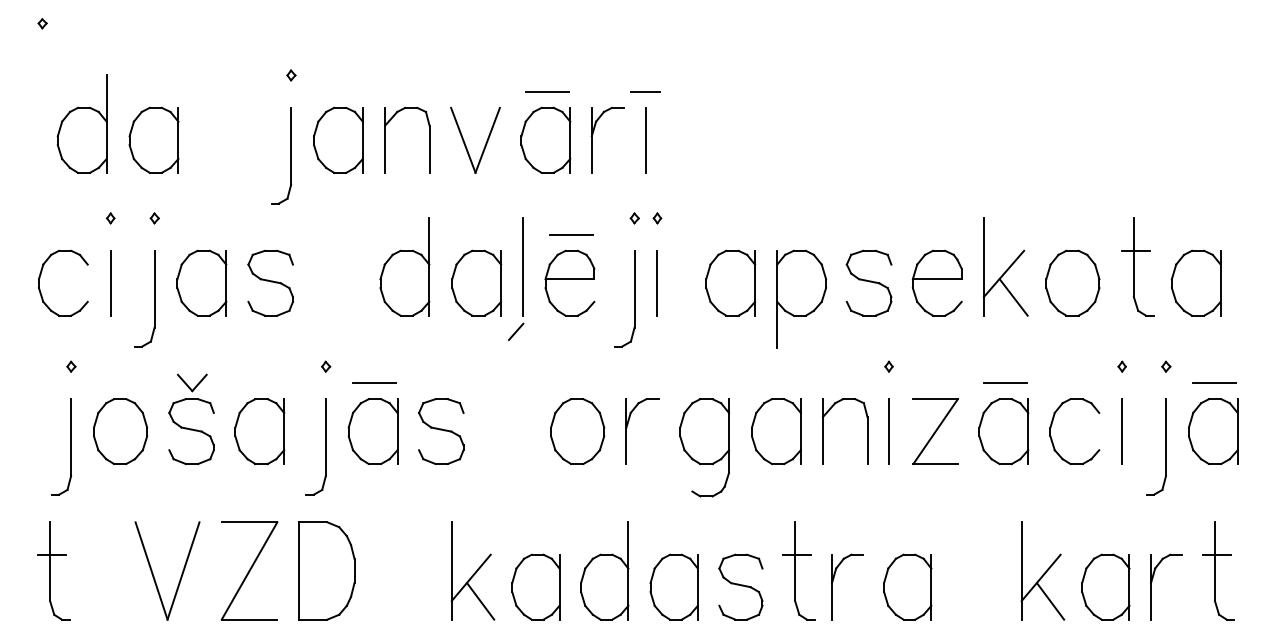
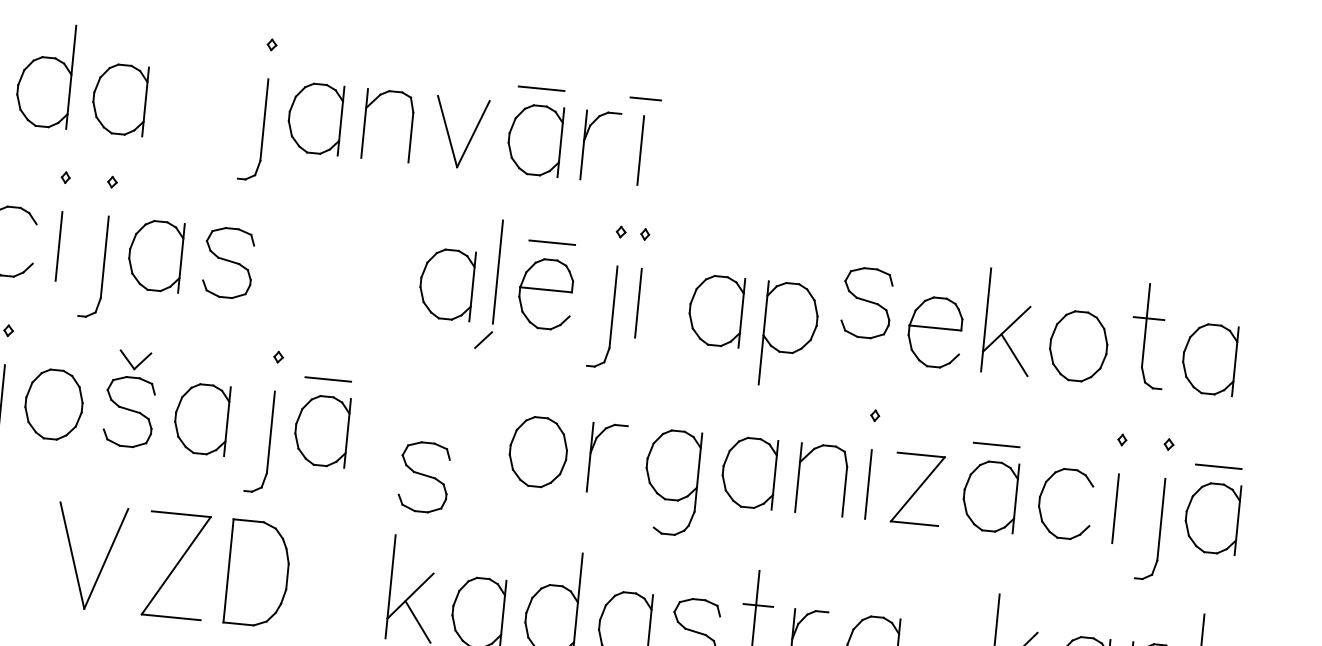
part: (404, 266) -> (372, 259), removed
part: (868, 282) -> (866, 302), moved
part: (441, 431) -> (424, 477), moved

